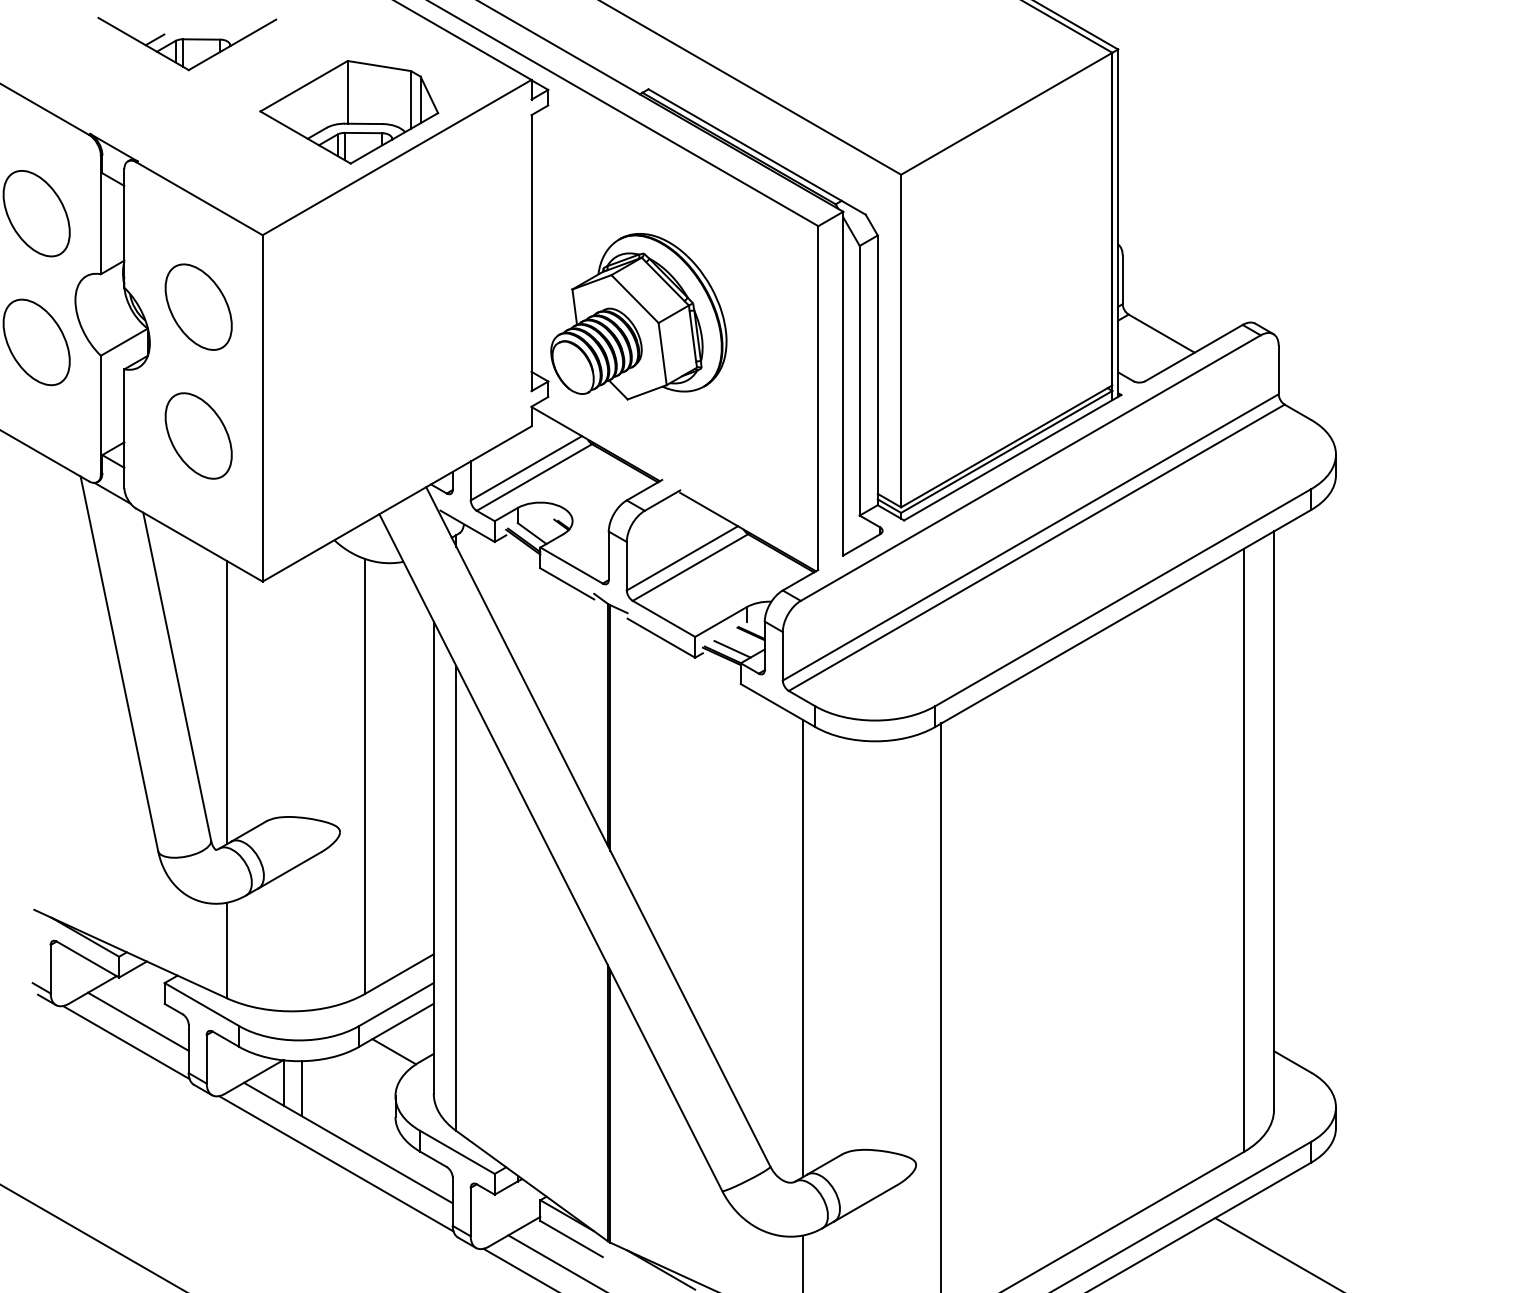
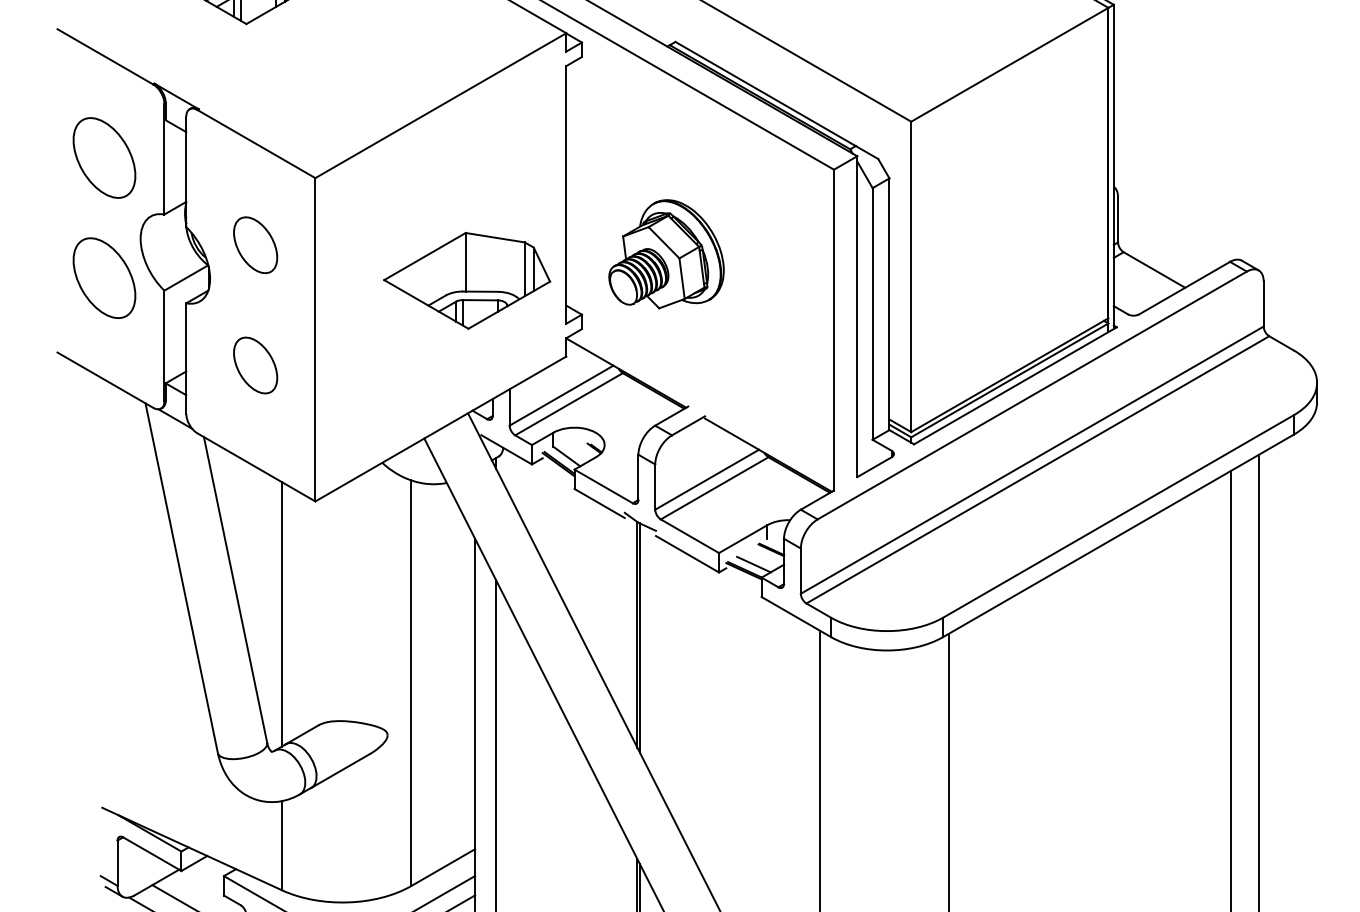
part: (349, 112) -> (467, 281), moved
part: (198, 306) -> (255, 244), size x0.7
part: (638, 316) -> (666, 253), size x0.7
part: (198, 435) -> (255, 365), size x0.7

